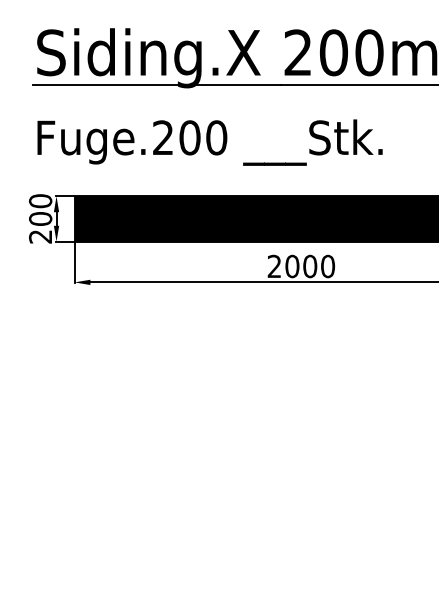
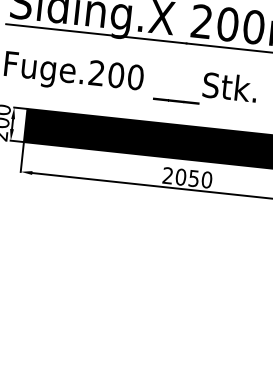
text: (310, 266) -> (194, 178), 2000 -> 2050

